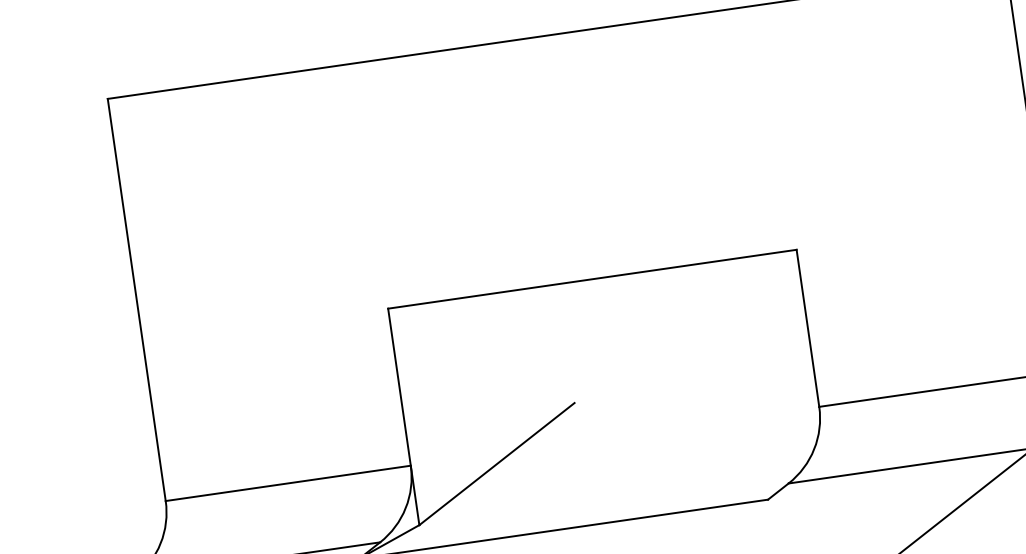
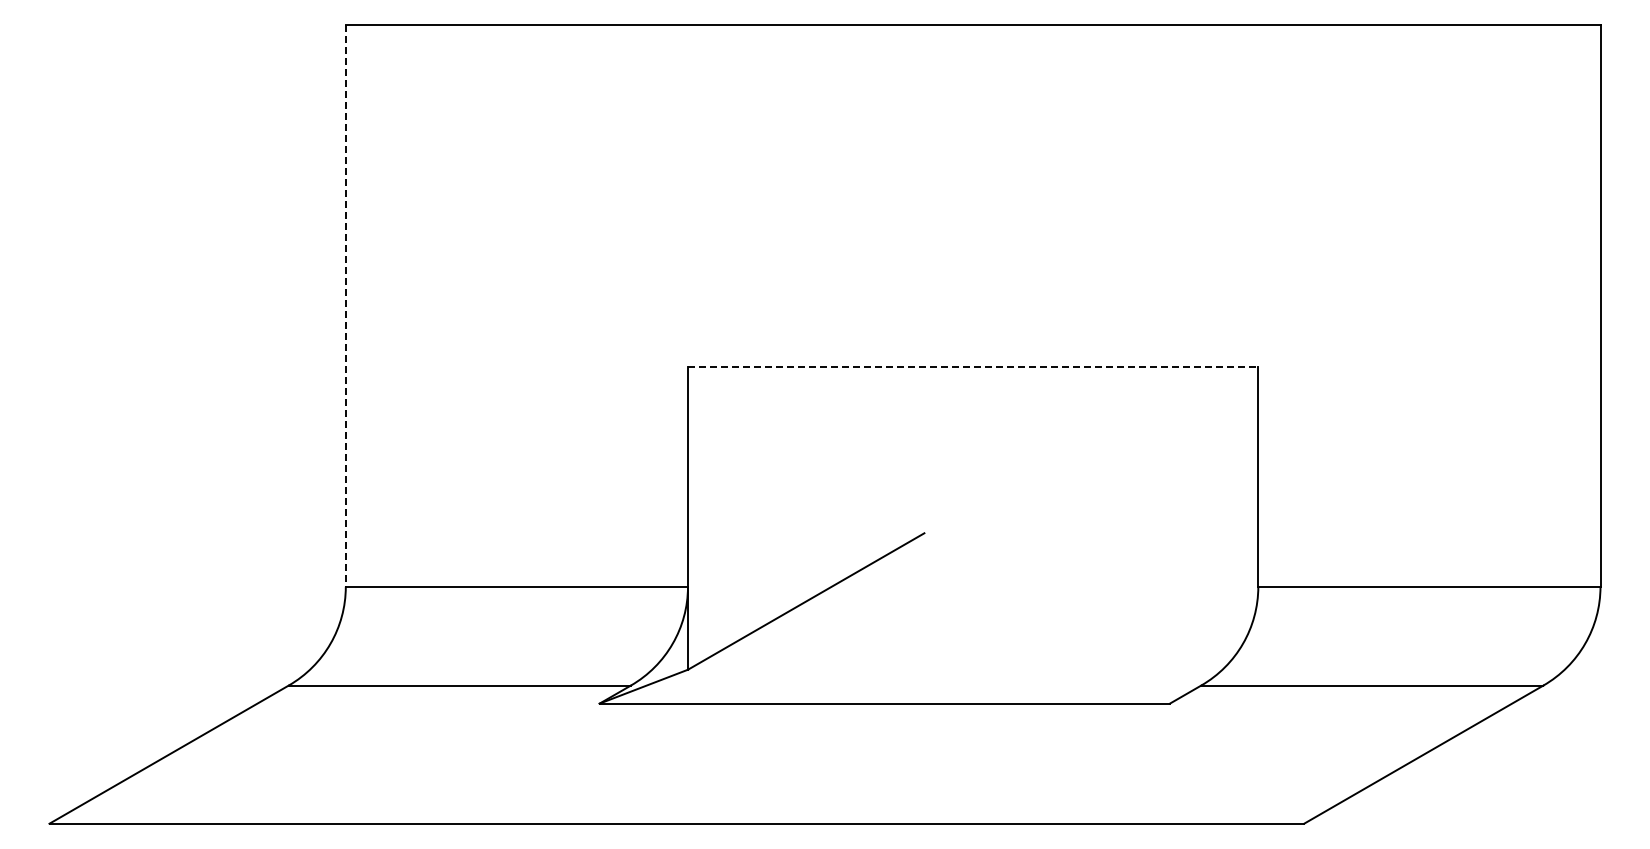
line: (592, 279) -> (973, 367), solid -> dashed
line: (136, 300) -> (345, 306), solid -> dashed

